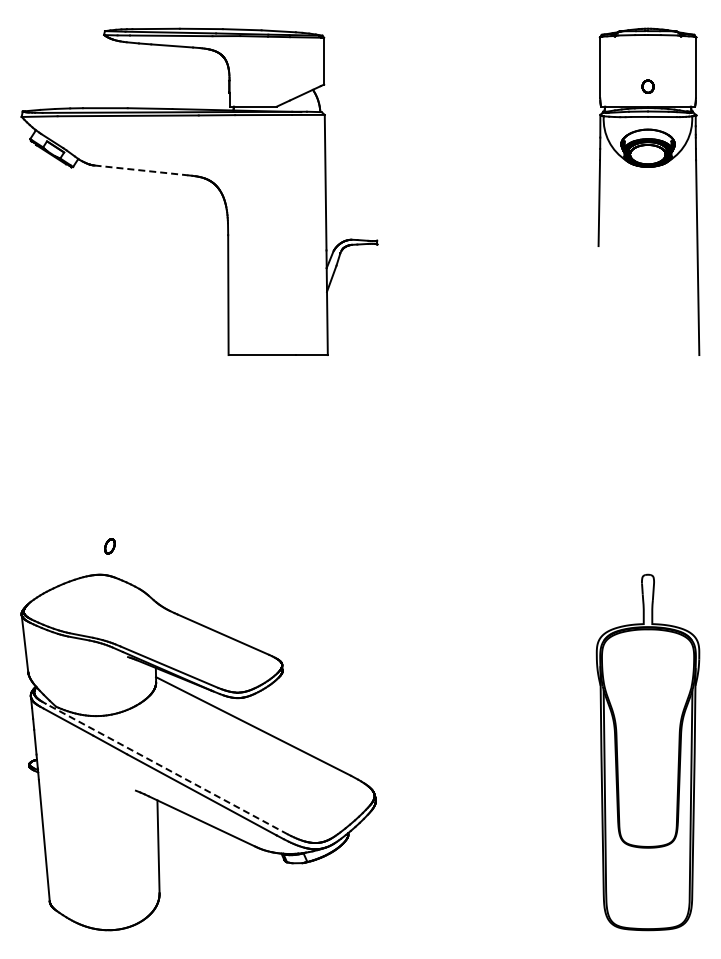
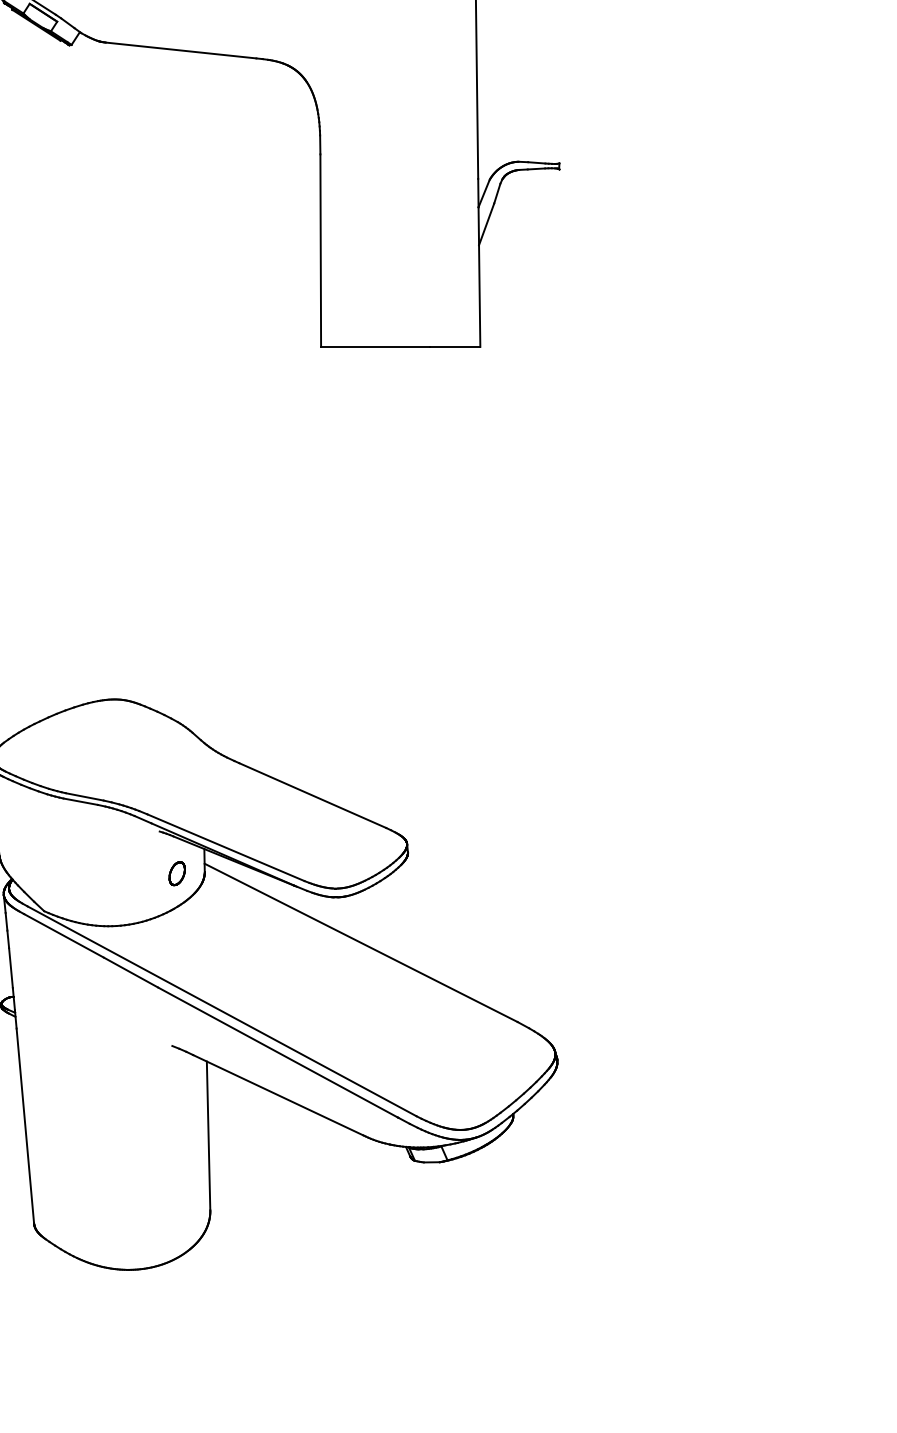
line: (141, 170) -> (181, 50), dashed -> solid
part: (109, 546) -> (176, 873), moved
line: (166, 769) -> (221, 1011), dashed -> solid

